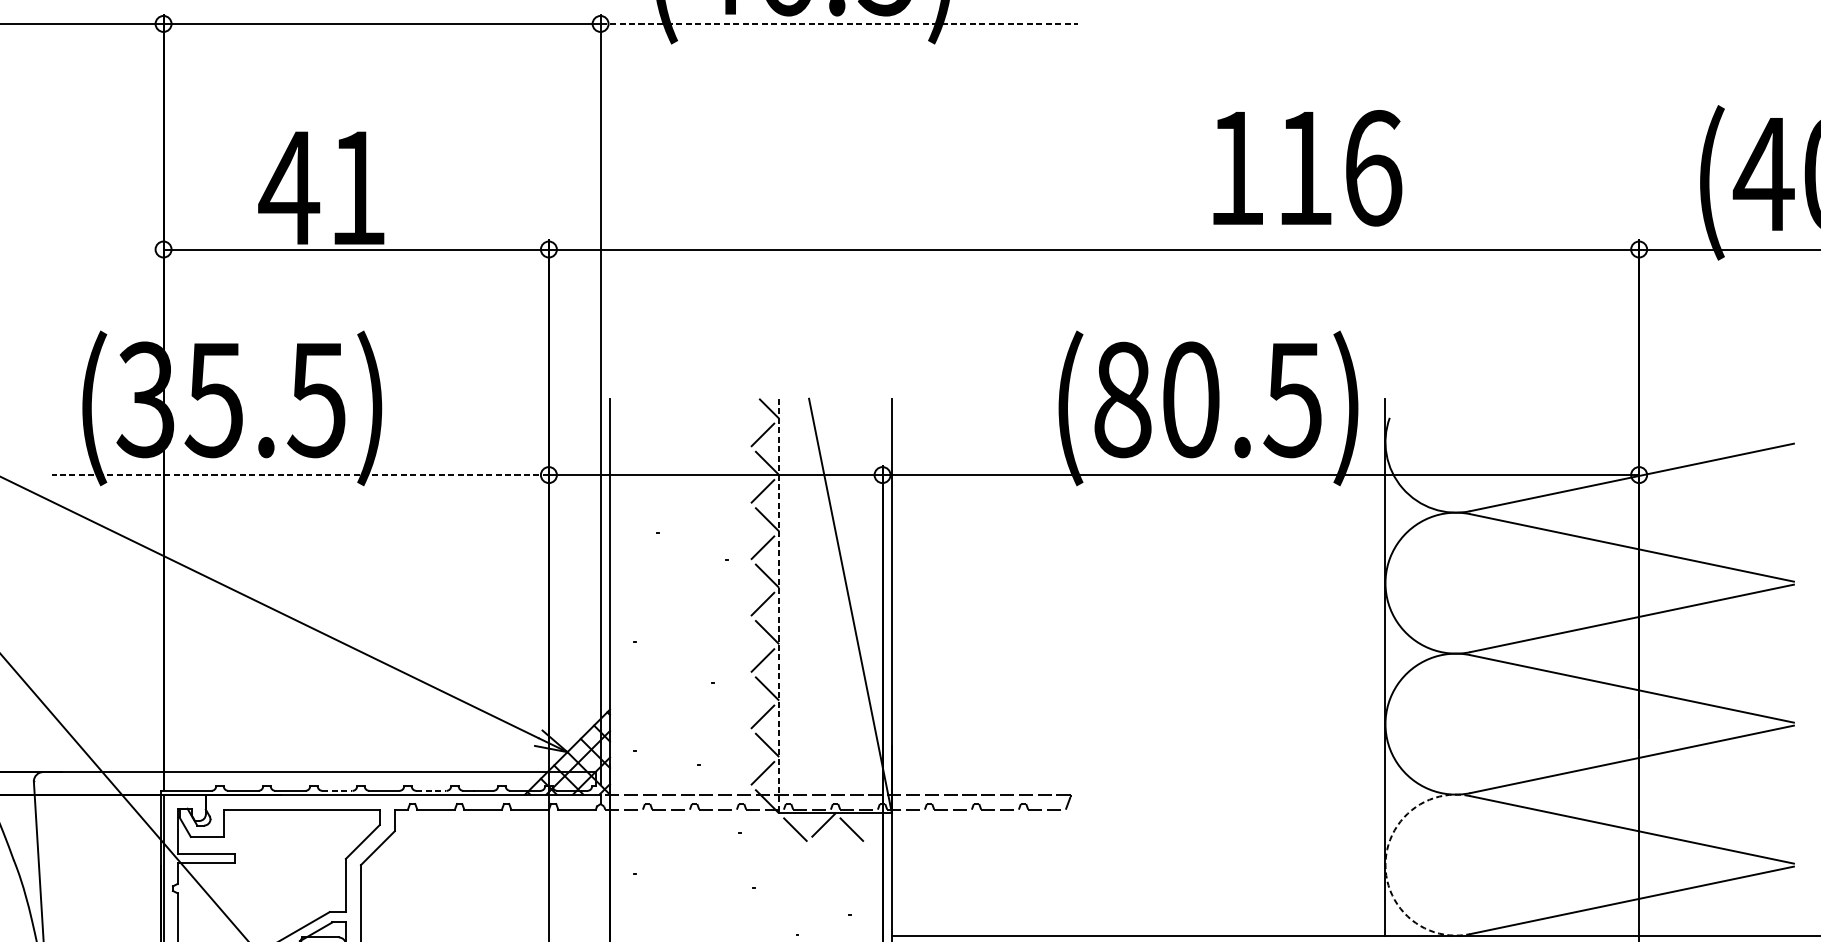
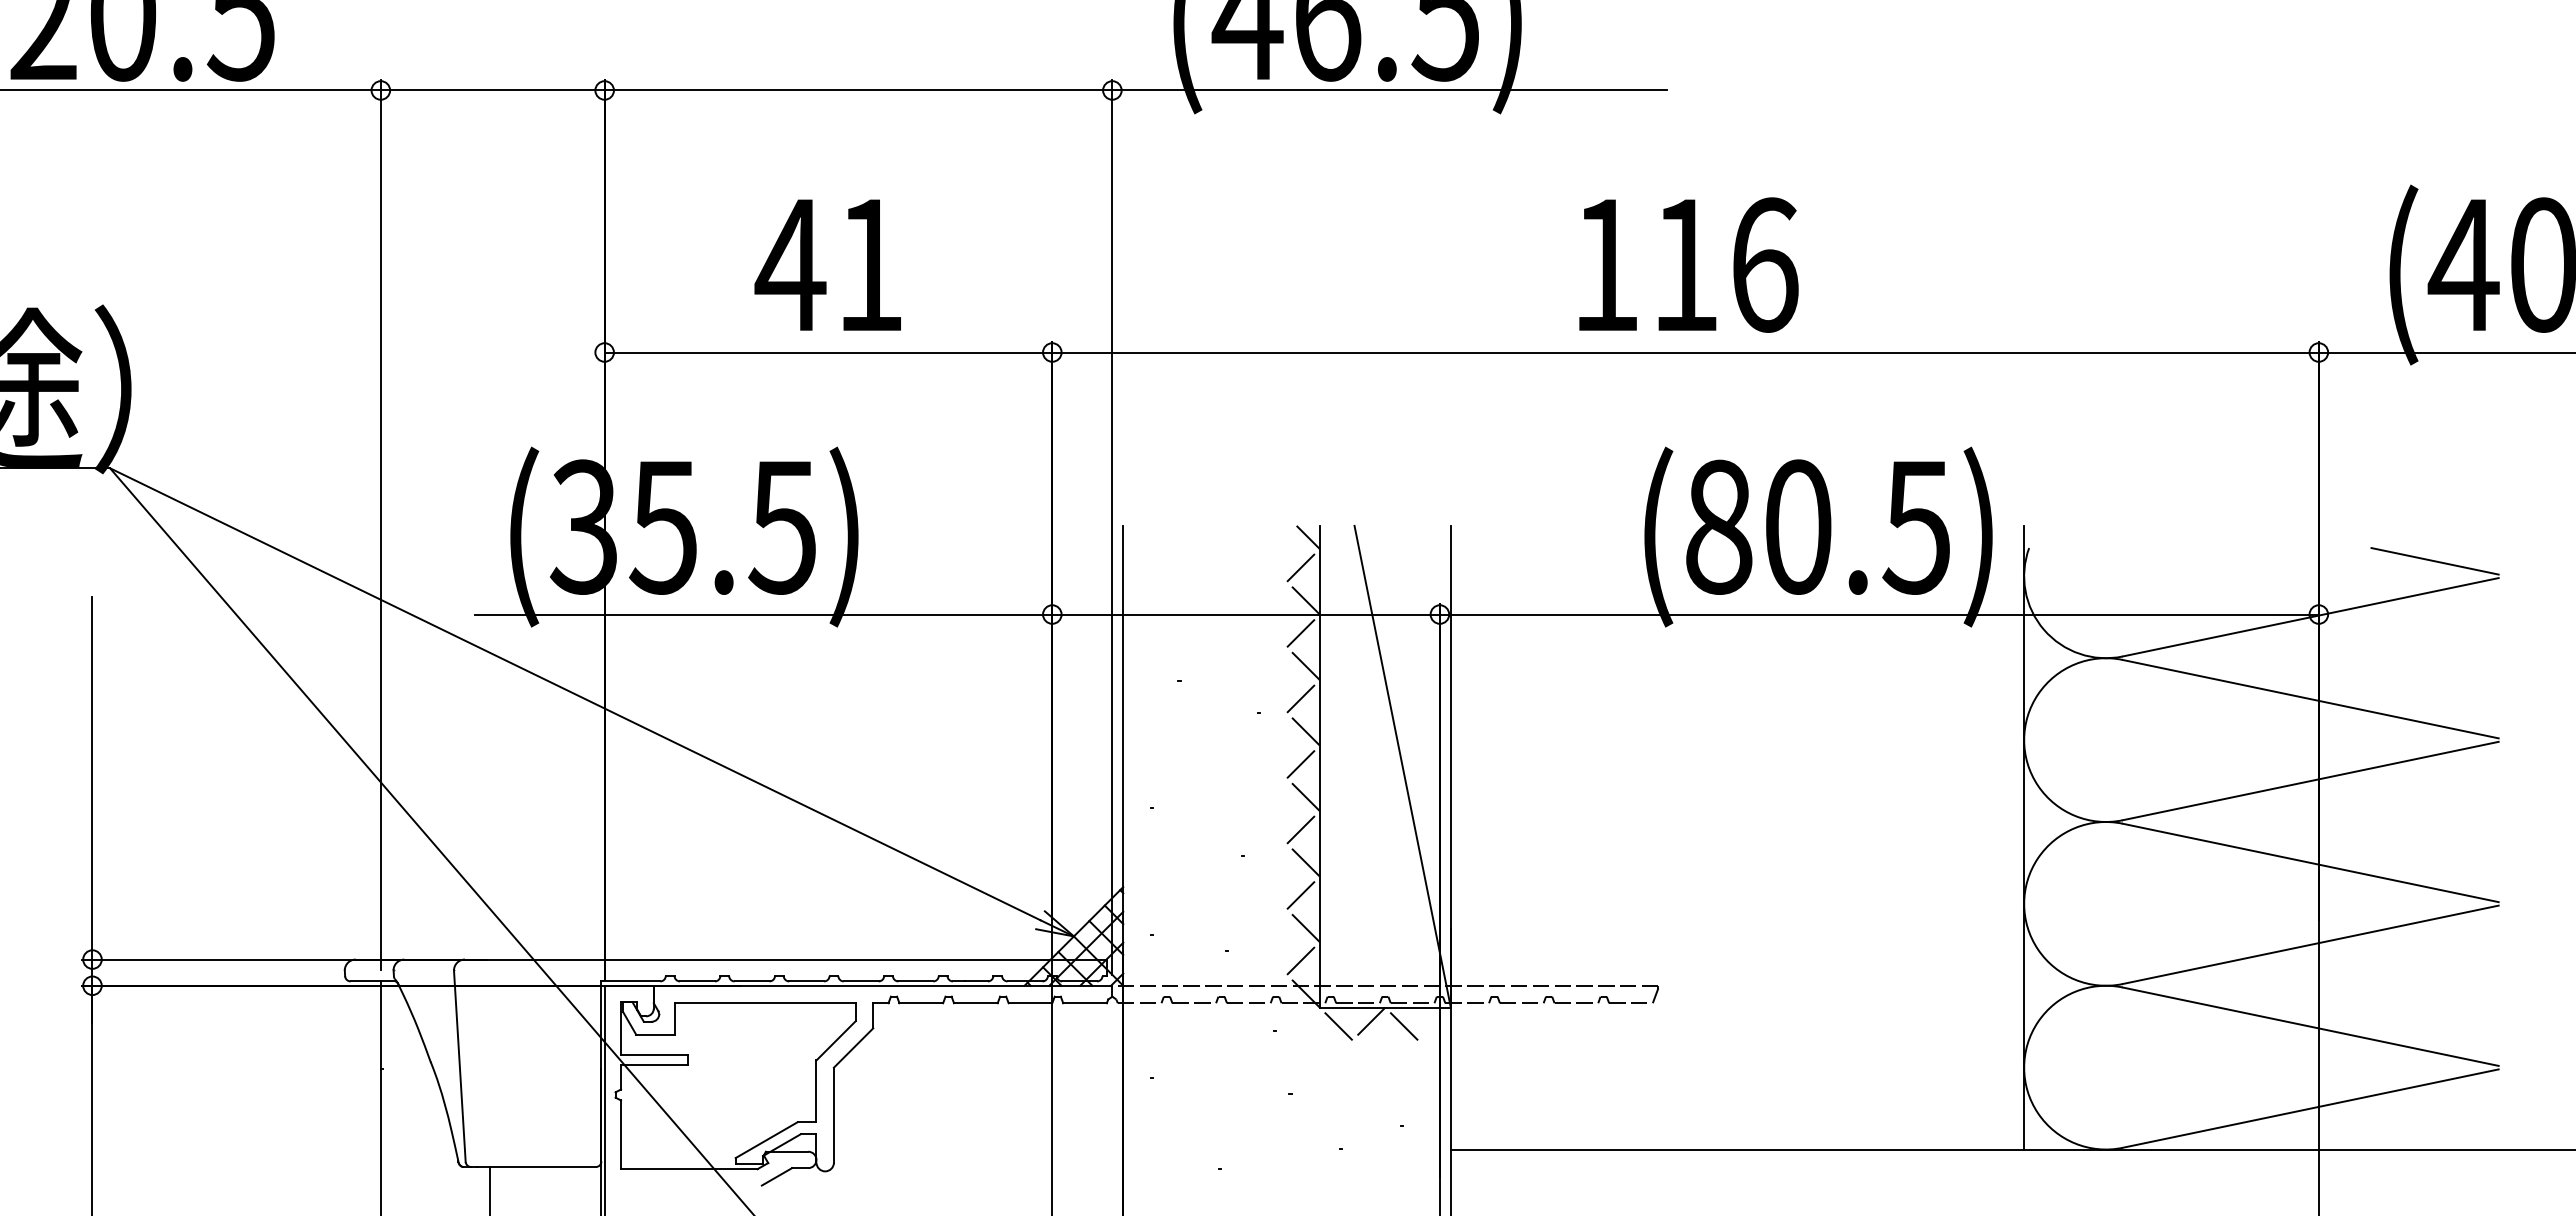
line: (839, 23) -> (1389, 90), dashed -> solid
text: (1307, 167) -> (1688, 264), moved
text: (320, 187) -> (827, 264), moved
line: (1738, 429) -> (2434, 561), added
line: (300, 475) -> (763, 614), dashed -> solid
line: (778, 605) -> (1319, 766), dashed -> solid
line: (338, 790) -> (807, 981), dashed -> solid
line: (432, 790) -> (916, 981), dashed -> solid
arc: (1385, 864) -> (2024, 1067), dashed -> solid

